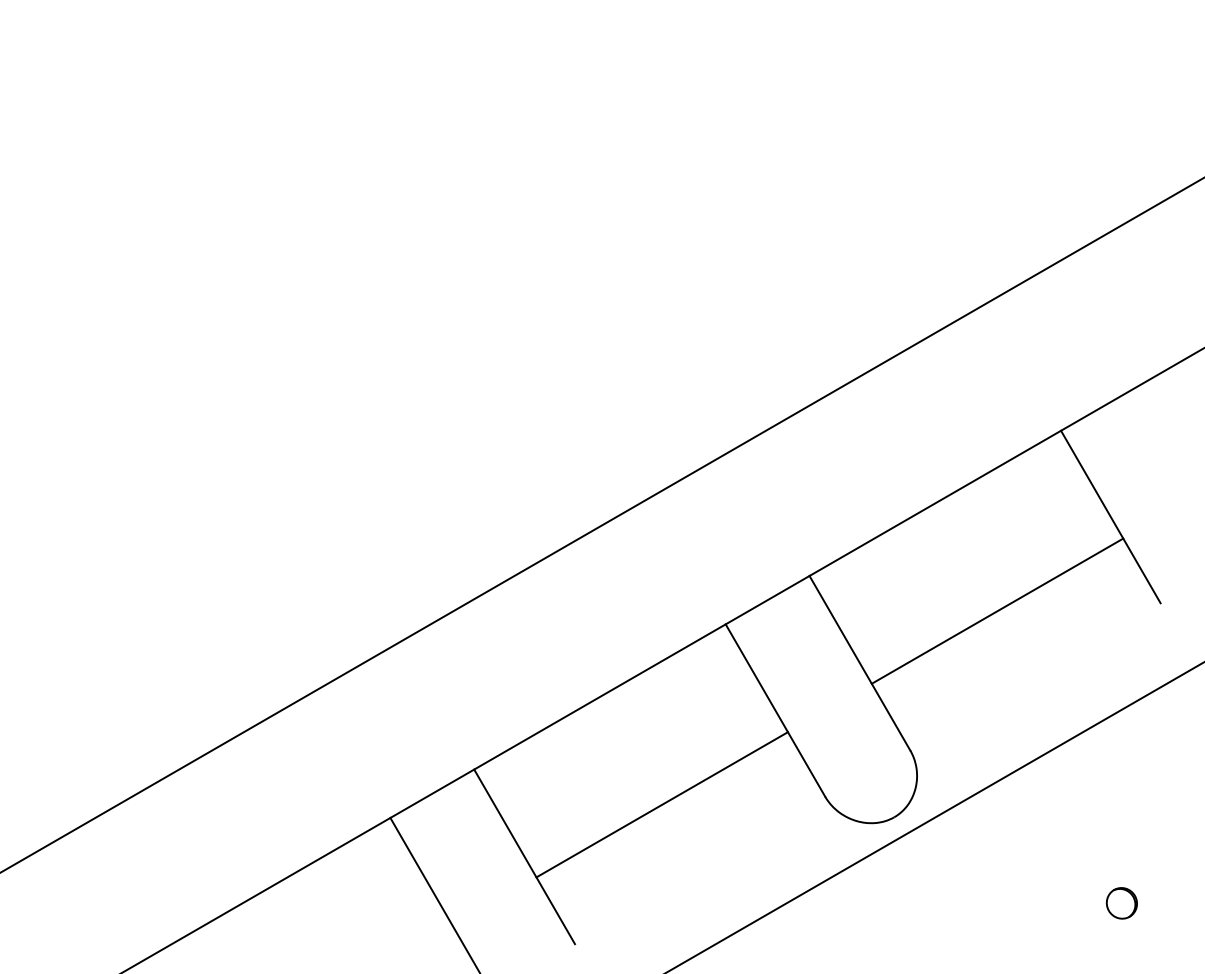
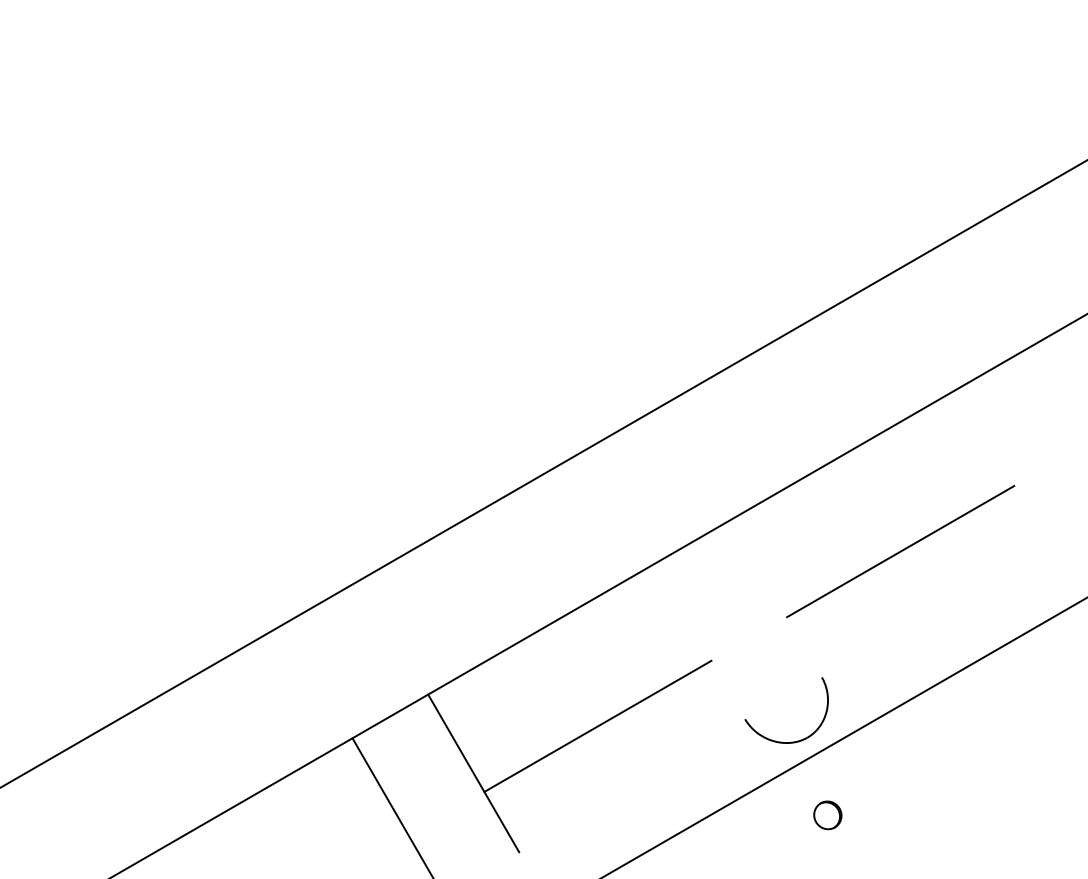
line: (1110, 516) -> (1002, 466), removed
line: (859, 662) -> (776, 597), removed
line: (775, 710) -> (700, 641), removed
part: (1121, 903) -> (827, 815), moved

